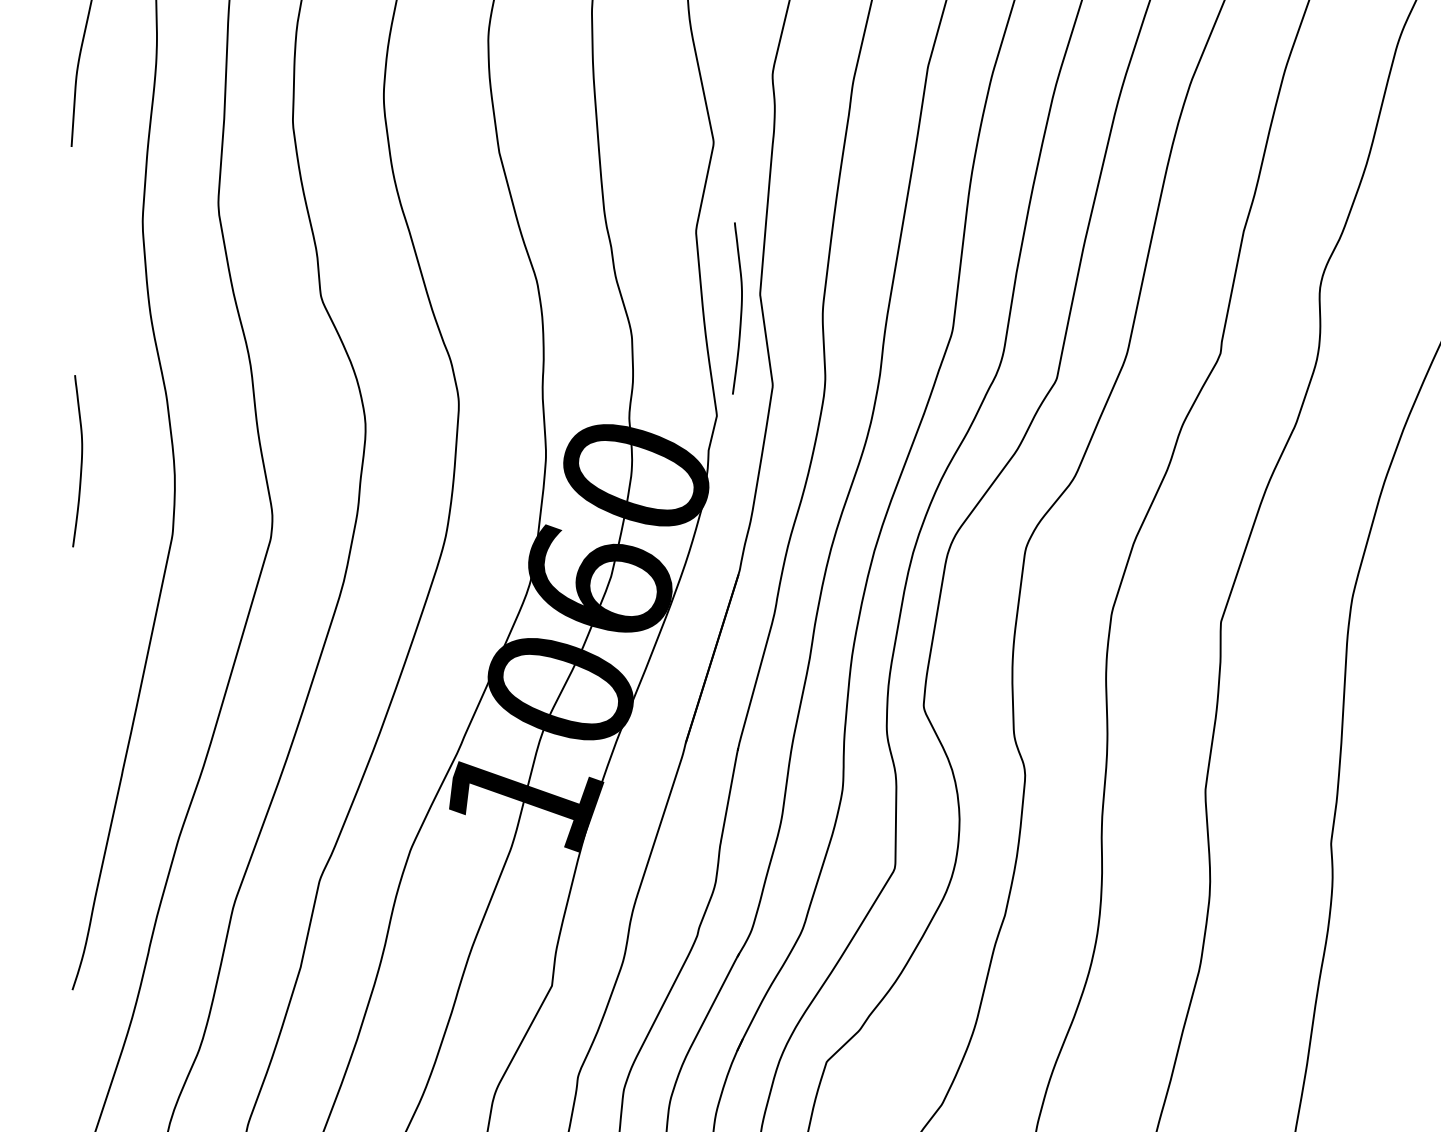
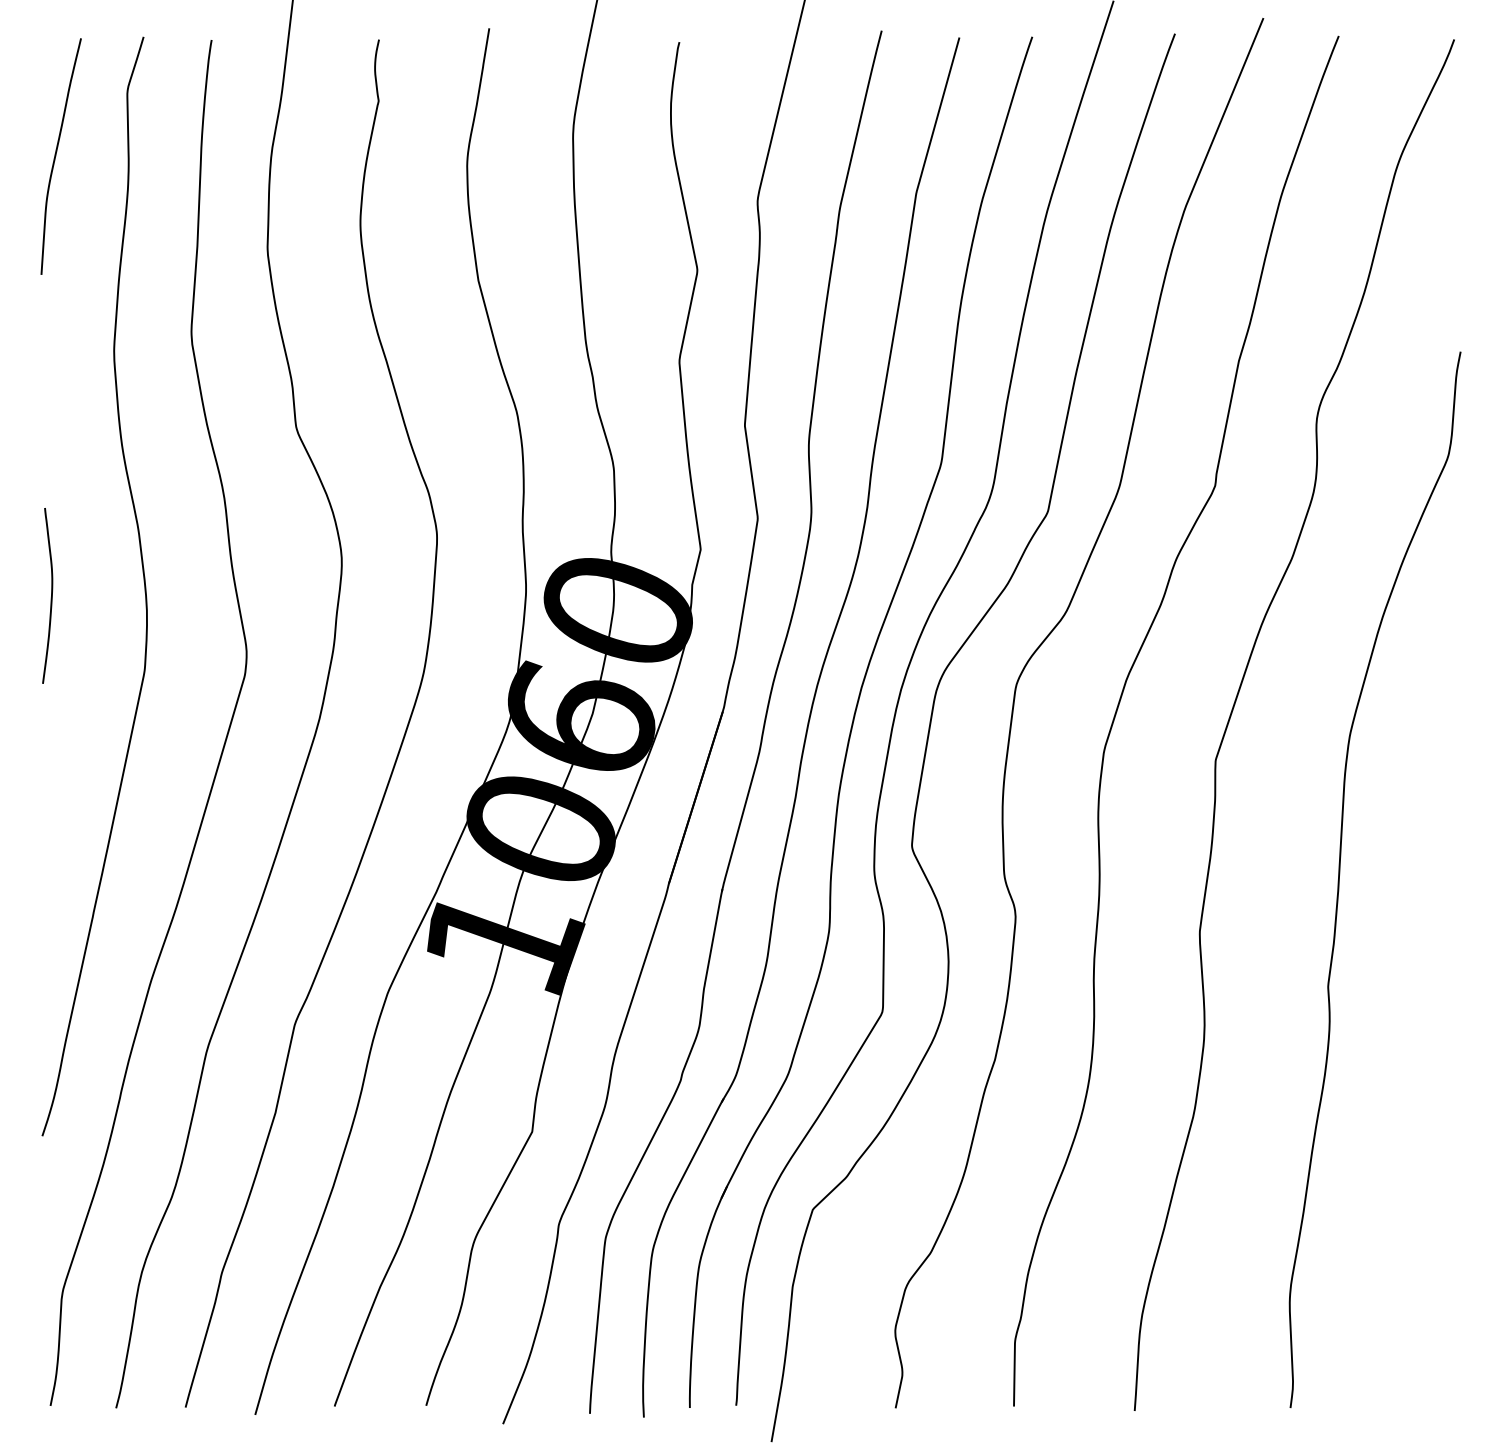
curve: (741, 308) -> (725, 439), removed

